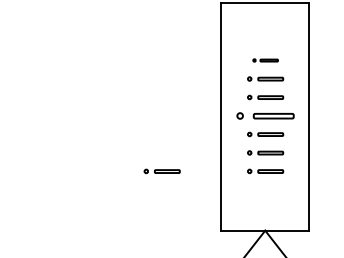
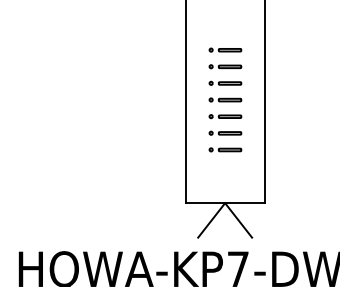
part: (265, 59) -> (225, 49), size x1.43
part: (265, 115) -> (225, 99), size x0.62
part: (162, 170) -> (132, 149), removed

